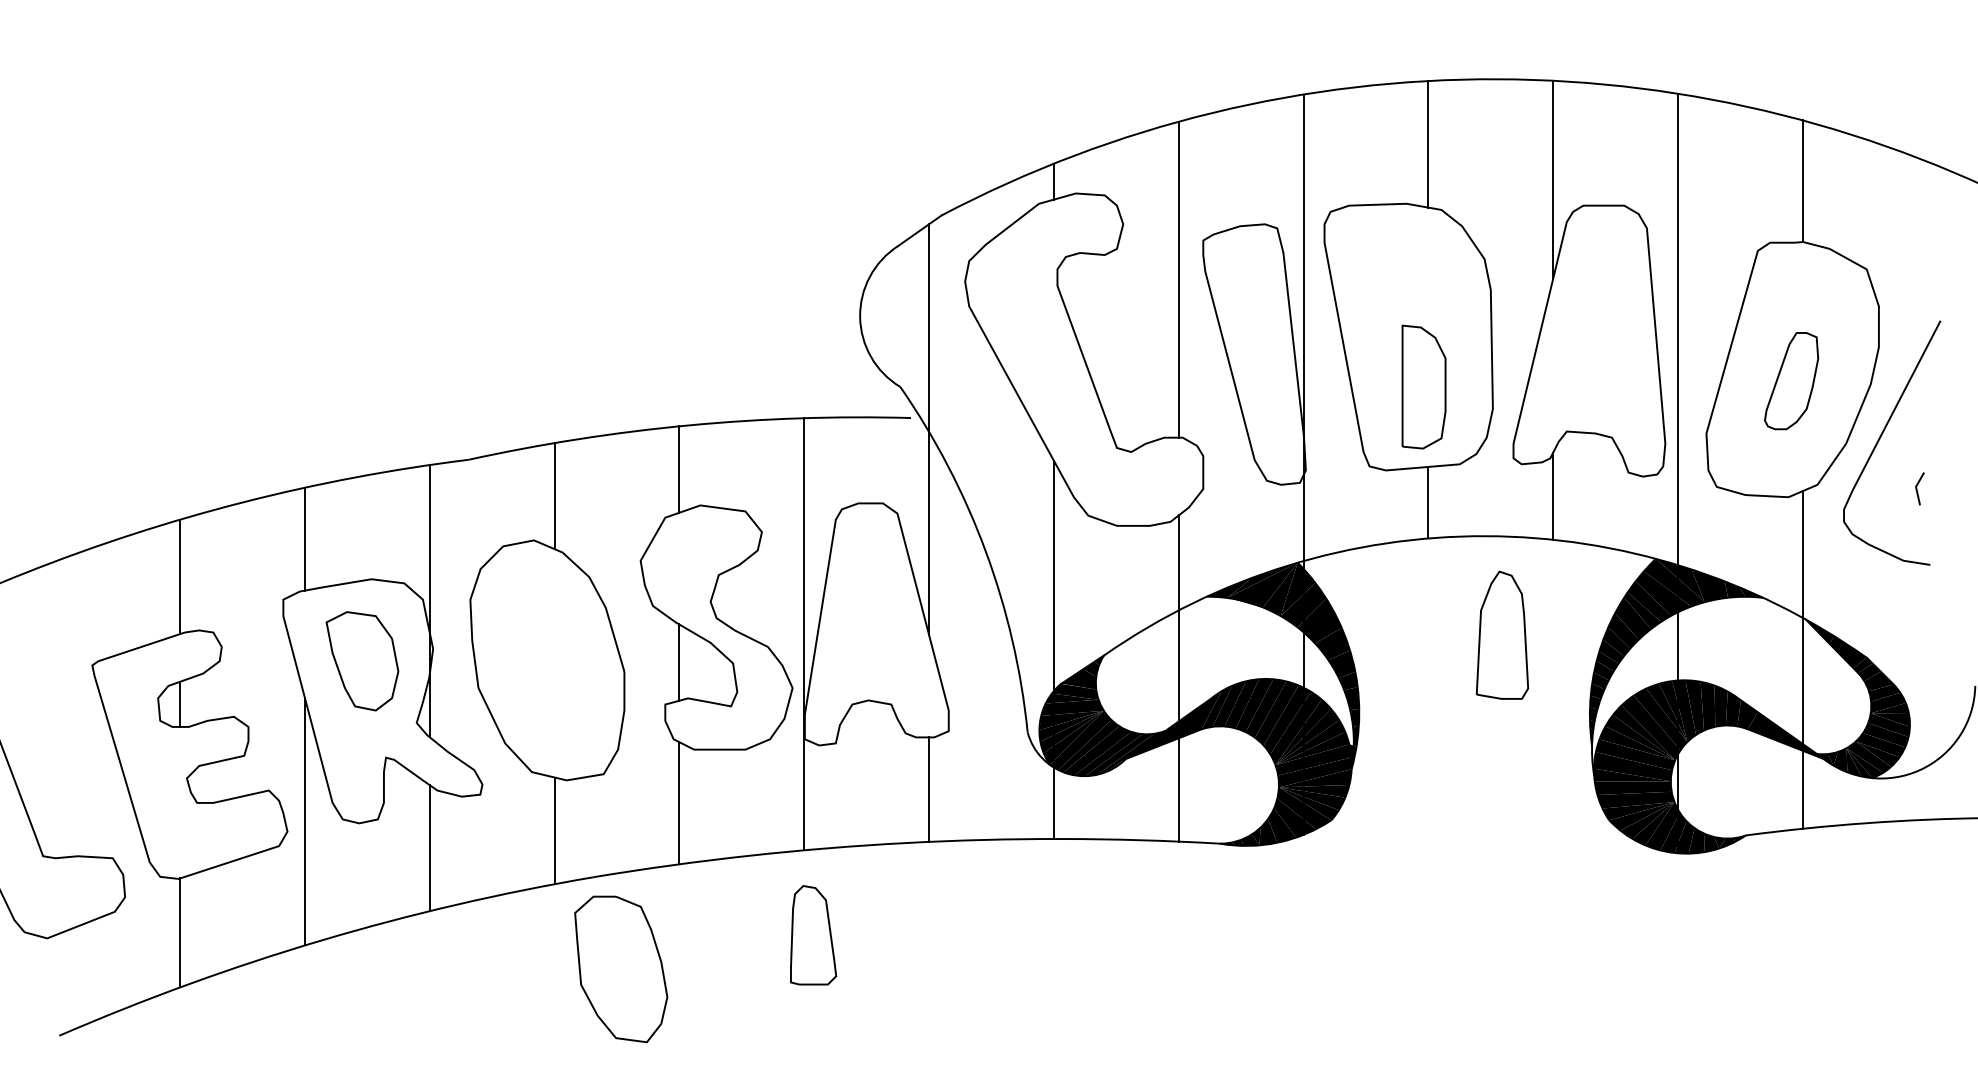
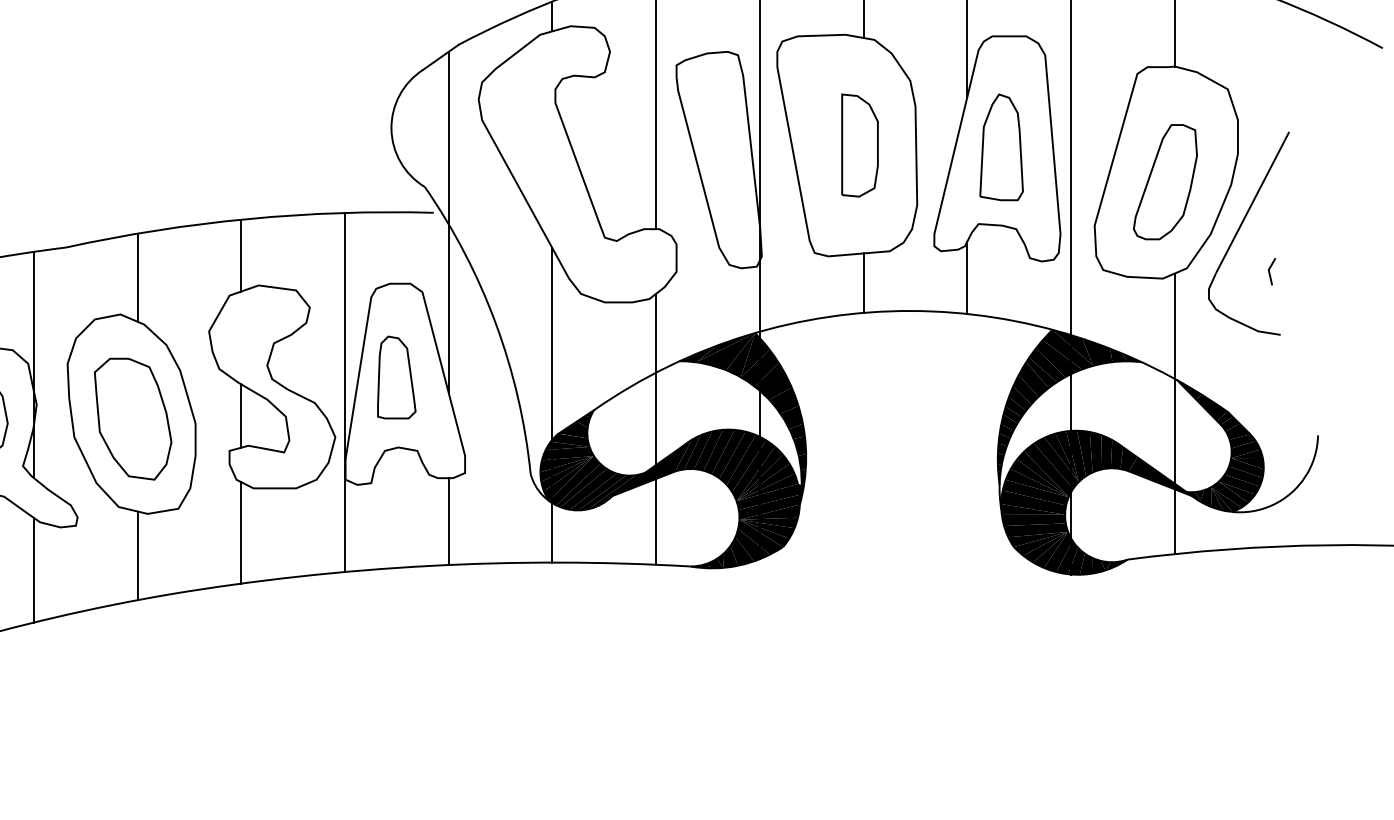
part: (1791, 380) -> (1165, 181), size x1.43
part: (1423, 386) -> (859, 145), moved
part: (1502, 634) -> (1001, 146), moved
part: (813, 935) -> (396, 377), moved
part: (621, 969) -> (133, 419), moved

